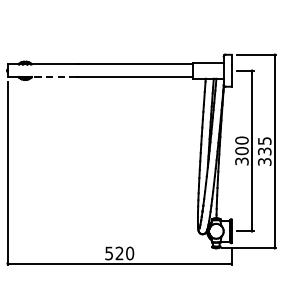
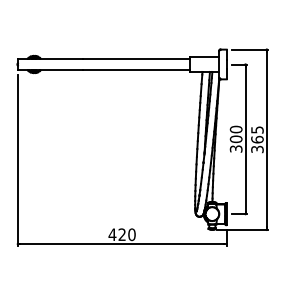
line: (54, 77) -> (61, 70), dashed -> solid
text: (264, 151) -> (257, 139), 335 -> 365
text: (109, 253) -> (112, 234), 520 -> 420

